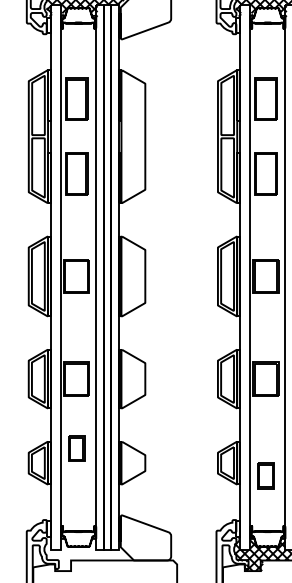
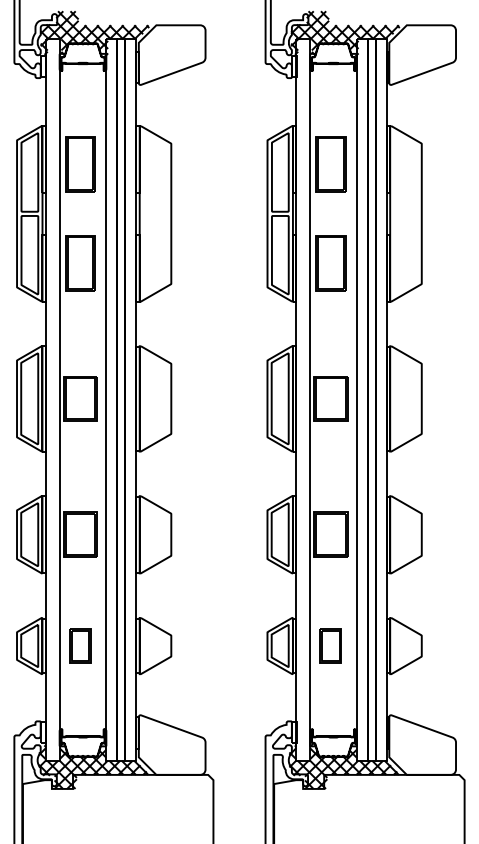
part: (76, 448) -> (80, 645), moved
part: (265, 475) -> (330, 645), moved
hatch: (86, 553) -> (93, 765), added

